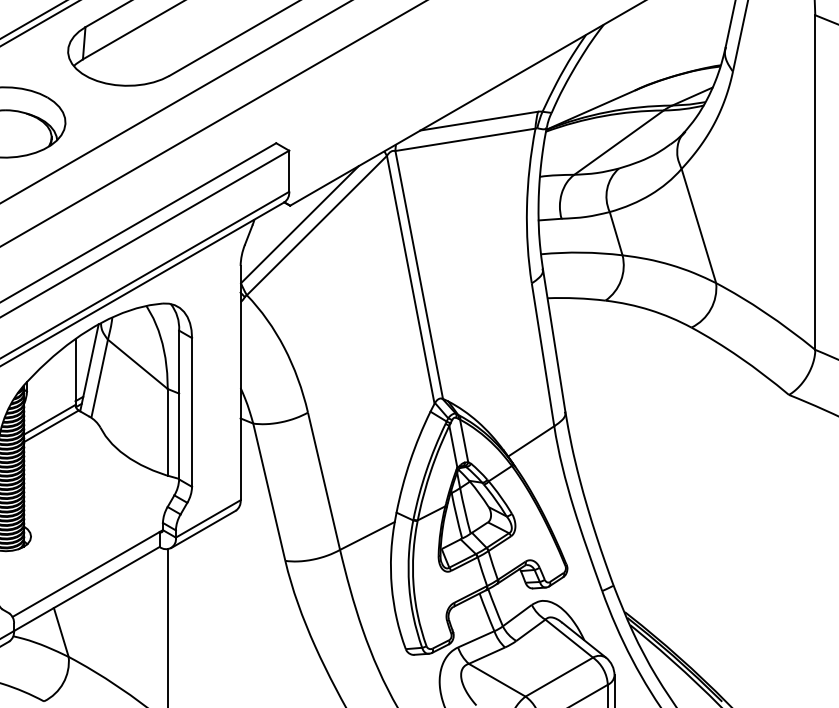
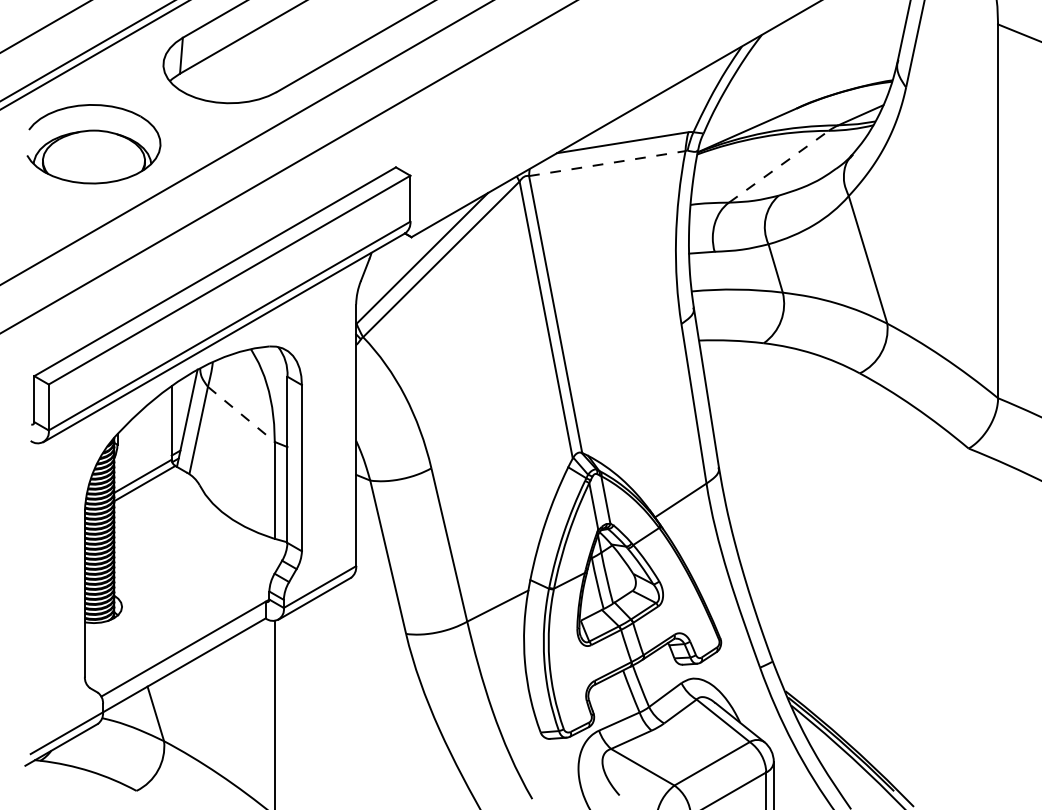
line: (465, 139) -> (607, 163), solid -> dashed
line: (618, 142) -> (778, 166), solid -> dashed
line: (137, 364) -> (241, 414), solid -> dashed

